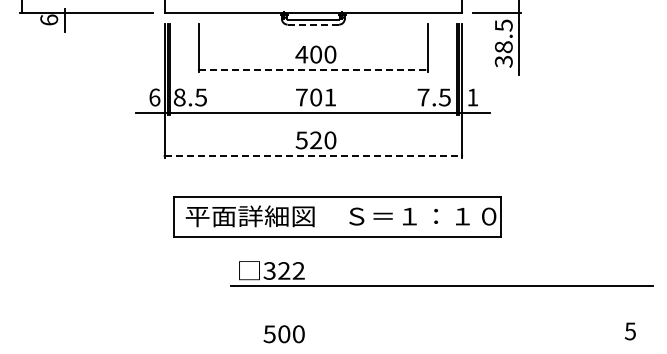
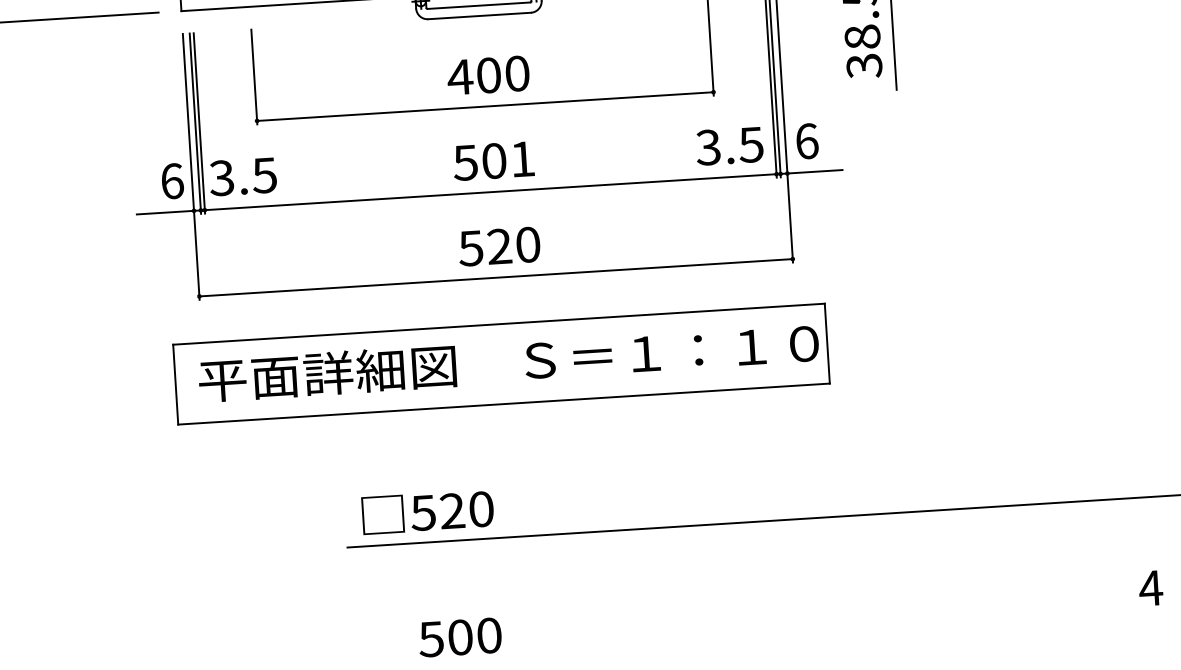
line: (313, 24) -> (479, 15), dashed -> solid
line: (313, 70) -> (485, 107), dashed -> solid
text: (179, 97) -> (221, 178), 8.5 -> 3.5
text: (301, 97) -> (465, 162), 701 -> 501
text: (423, 97) -> (708, 147), 7.5 -> 3.5
text: (472, 97) -> (806, 141), 1 -> 6
line: (313, 155) -> (496, 277), dashed -> solid
part: (337, 216) -> (501, 362), moved
text: (284, 270) -> (452, 510), 322 -> 520
text: (630, 331) -> (1151, 588), 5 -> 4

